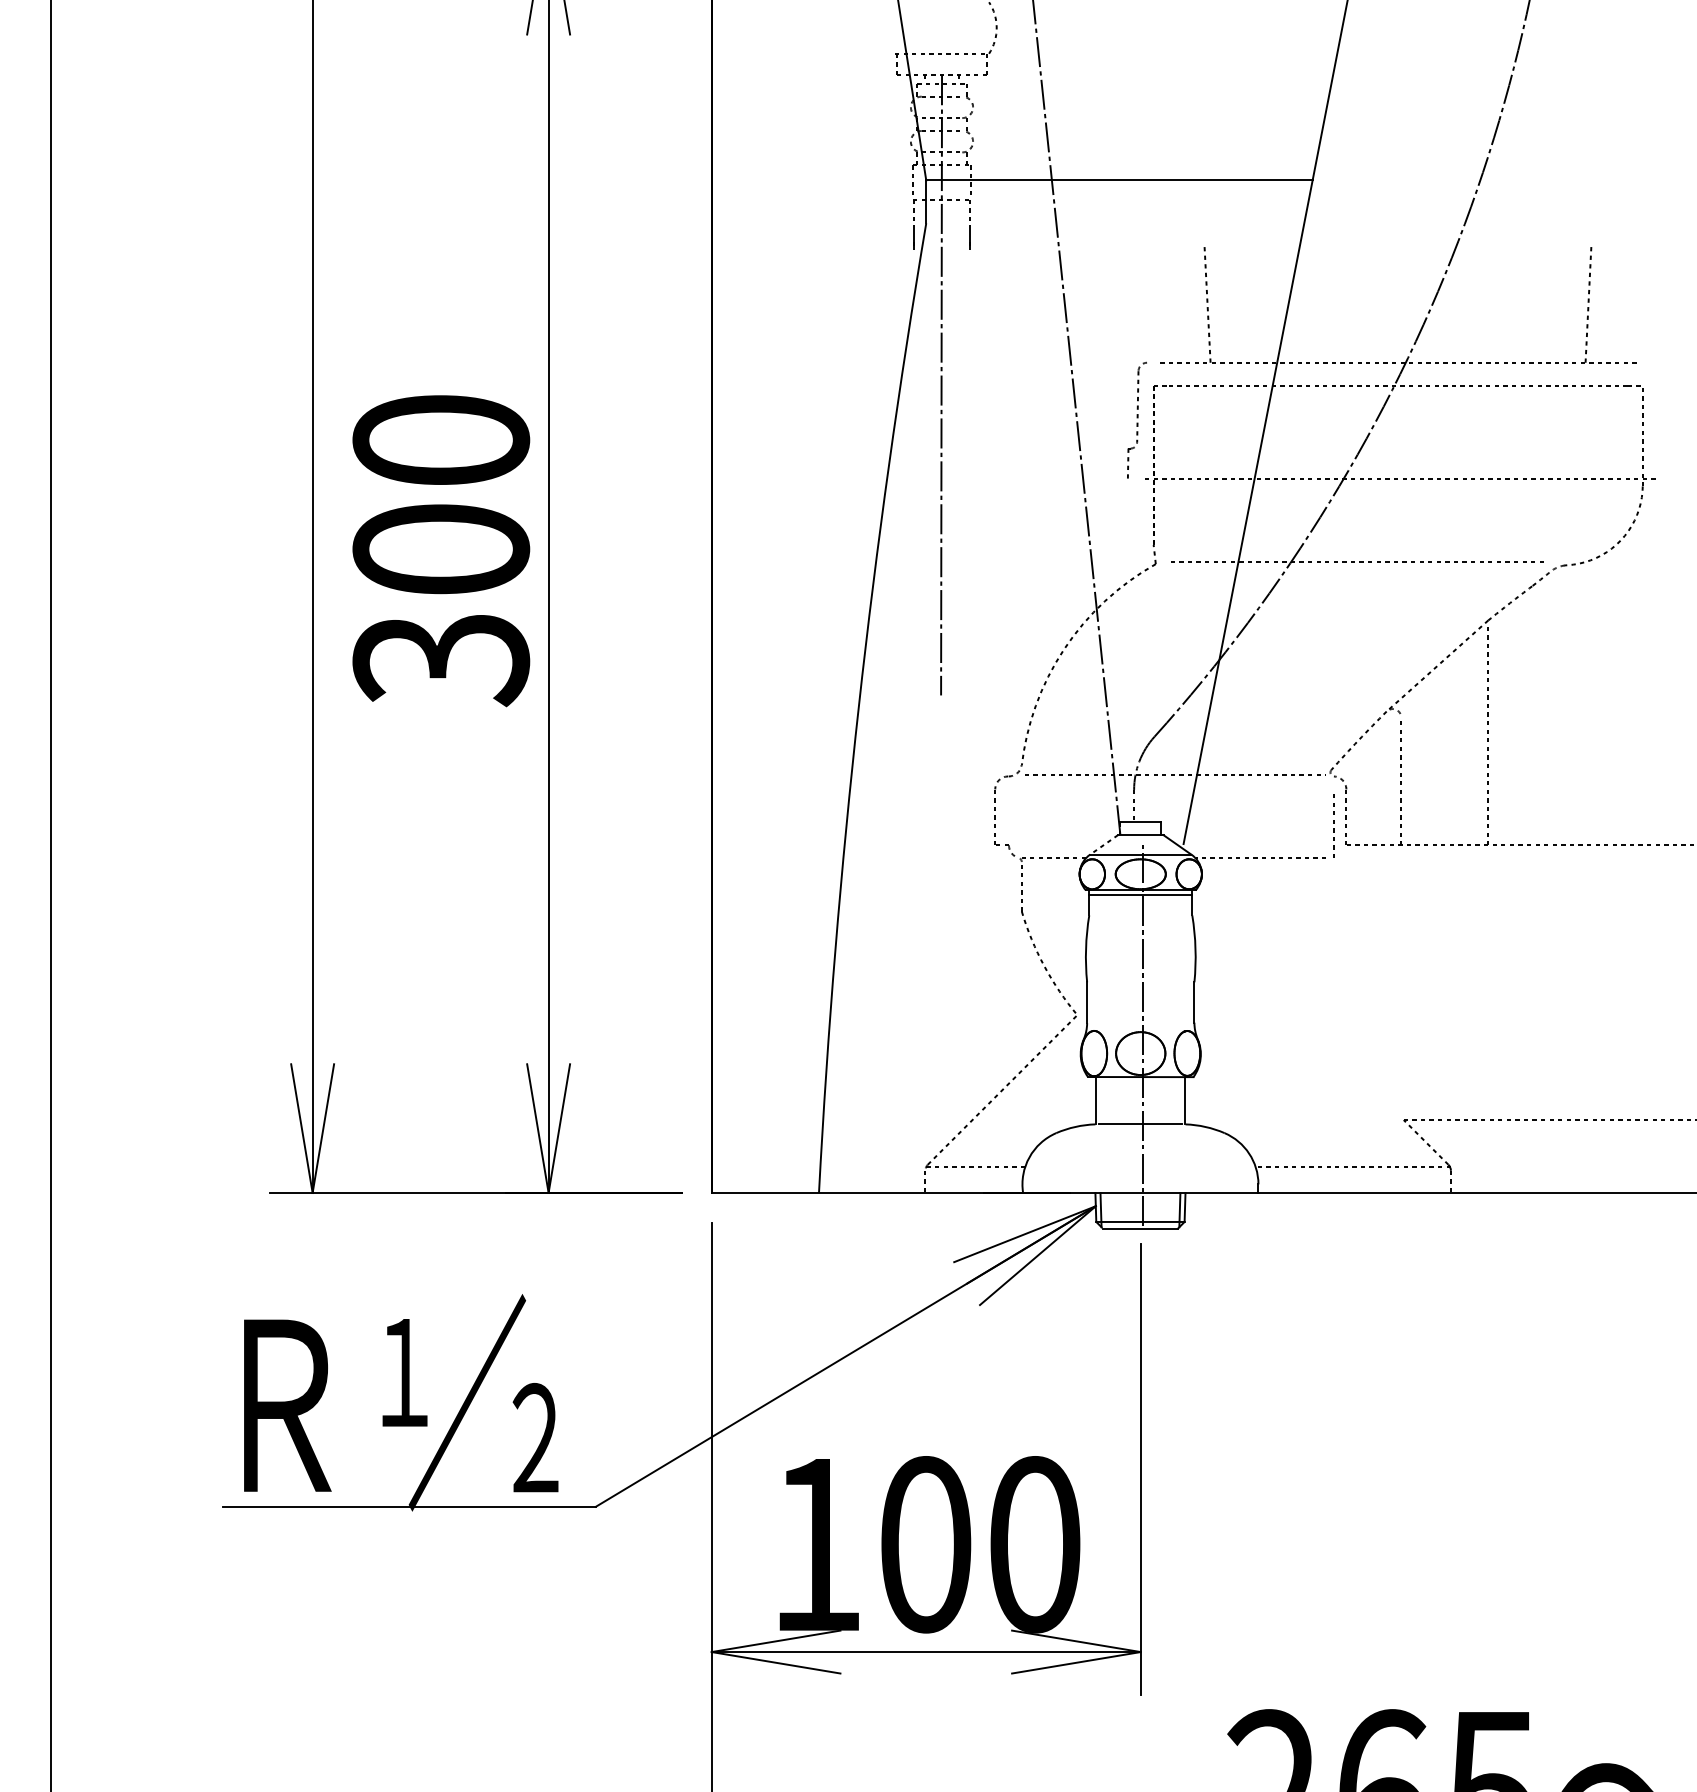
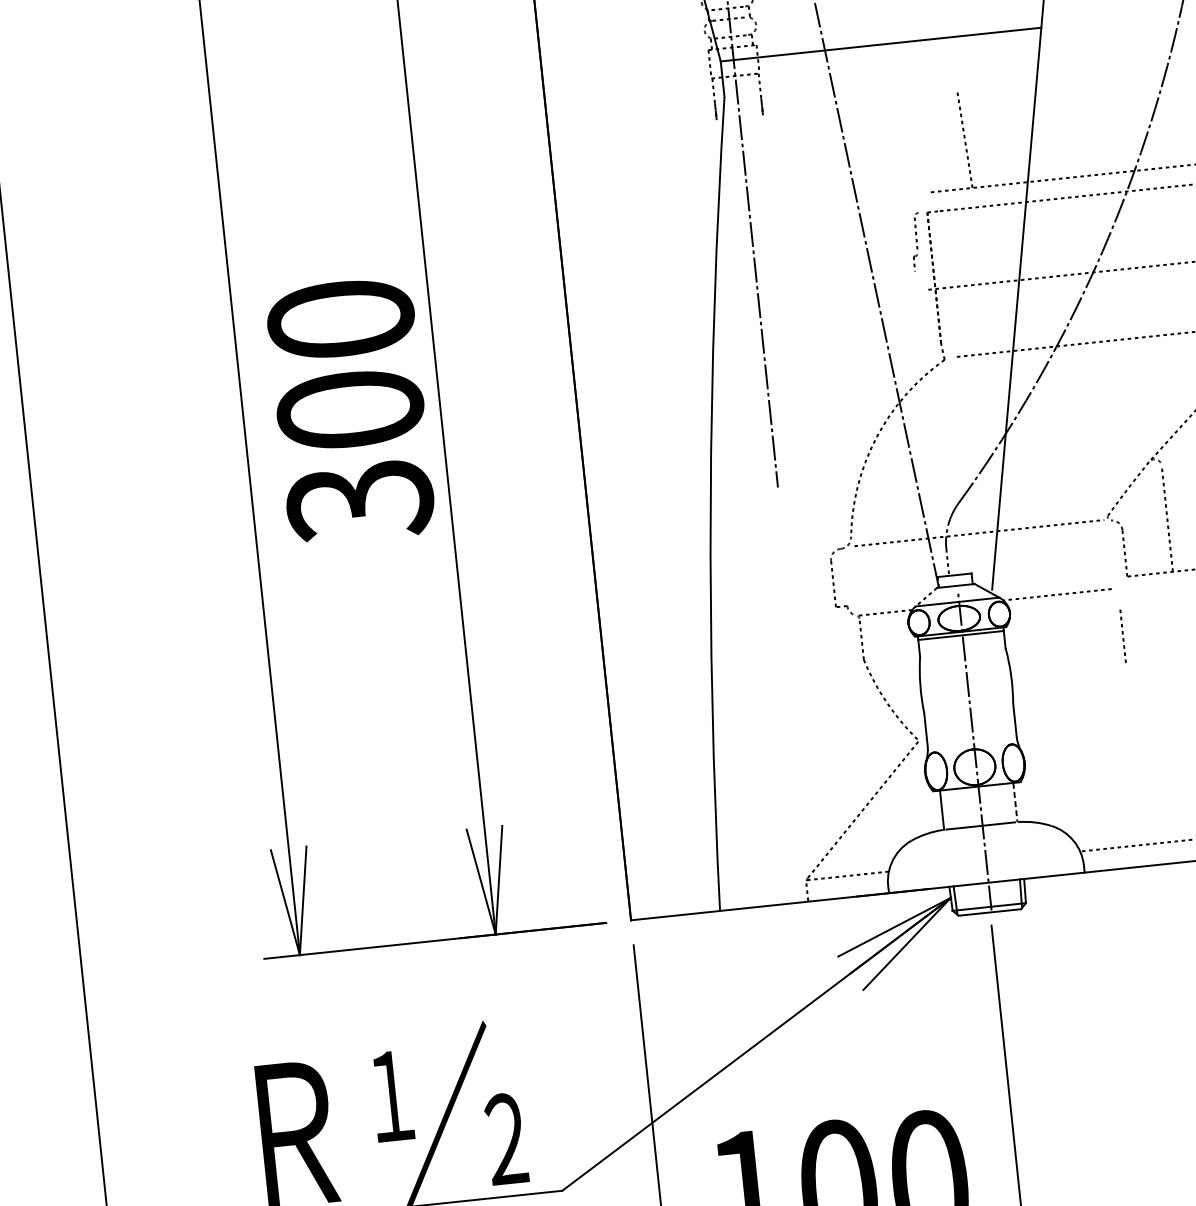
part: (1136, 419) -> (916, 241), size x0.6
line: (1333, 823) -> (1122, 634), moved
line: (1184, 1100) -> (1015, 802), solid -> dashed

